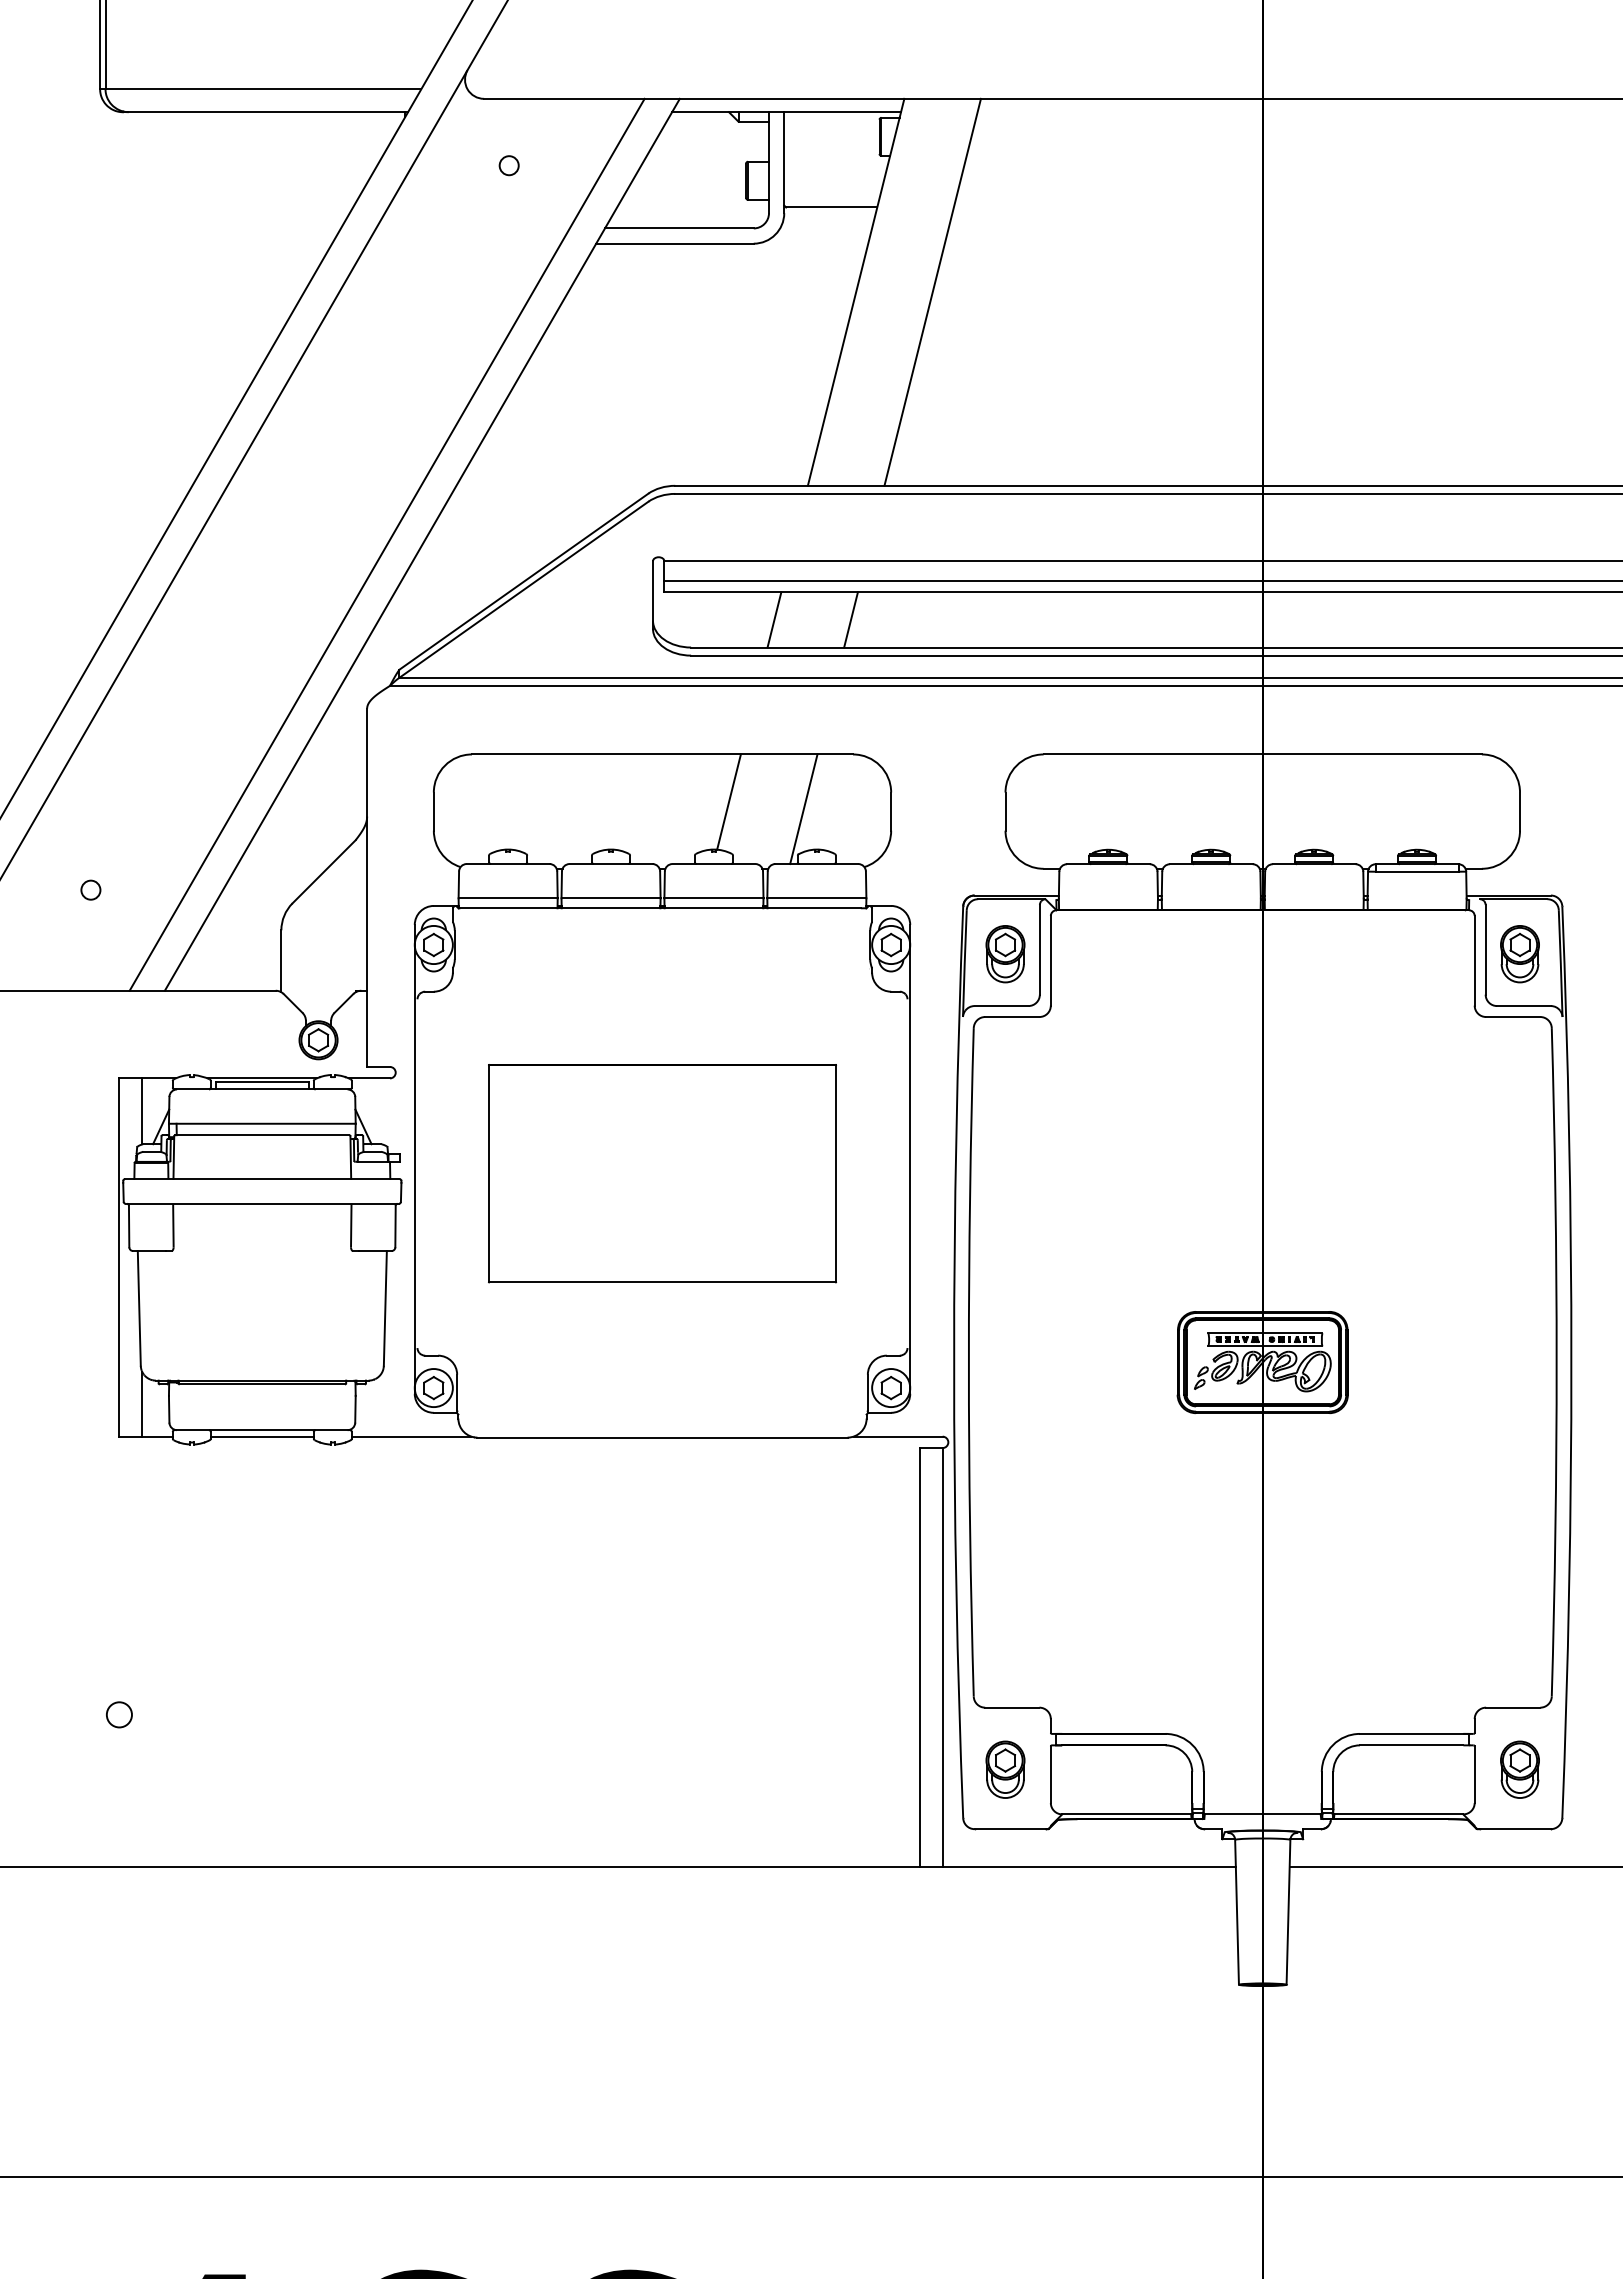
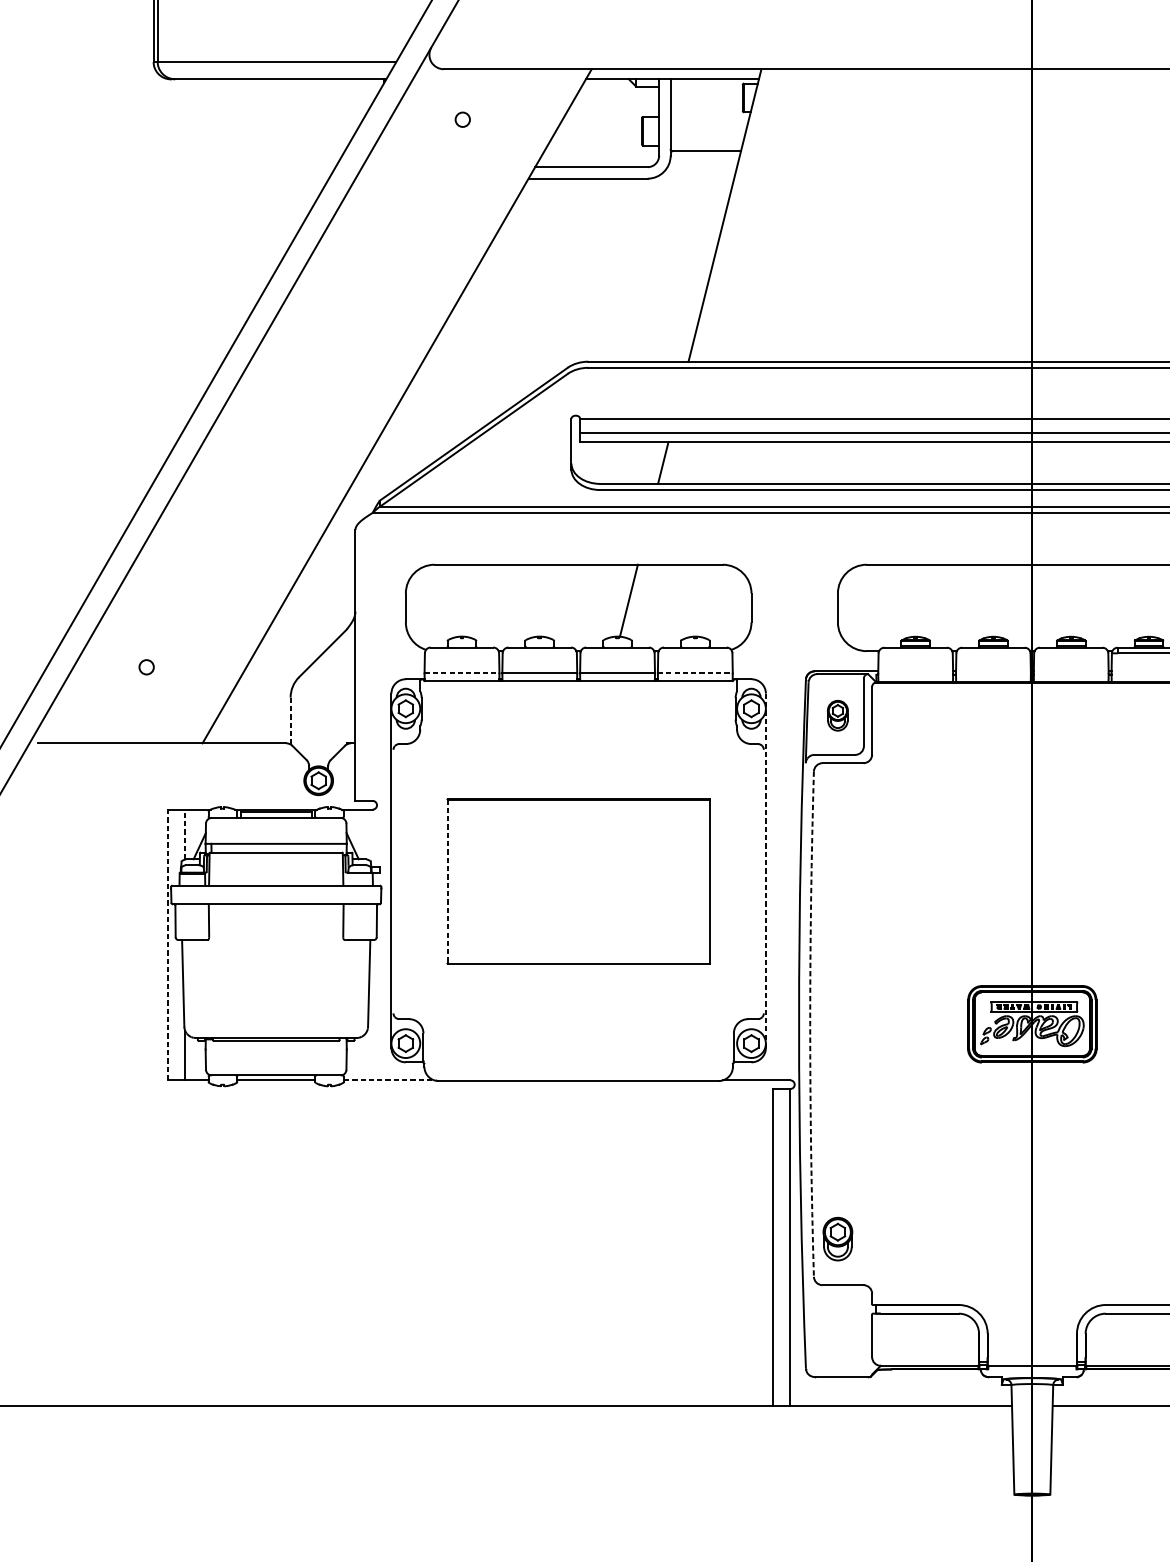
line: (932, 291) -> (782, 214), removed
line: (386, 544) -> (370, 406), removed
line: (850, 619) -> (720, 462), removed
line: (803, 809) -> (685, 606), removed
line: (508, 898) -> (462, 673), solid -> dashed
line: (816, 898) -> (695, 673), solid -> dashed
part: (1005, 954) -> (837, 715), size x0.7
line: (281, 961) -> (290, 721), solid -> dashed
line: (142, 1110) -> (185, 833), solid -> dashed
line: (910, 1159) -> (766, 870), solid -> dashed
line: (489, 1173) -> (447, 881), solid -> dashed
line: (119, 1257) -> (168, 944), solid -> dashed
arc: (968, 1362) -> (809, 1024), solid -> dashed
line: (411, 1436) -> (388, 1080), solid -> dashed
circle: (119, 1714) -> (168, 1290), removed
part: (1005, 1769) -> (837, 1238), moved

